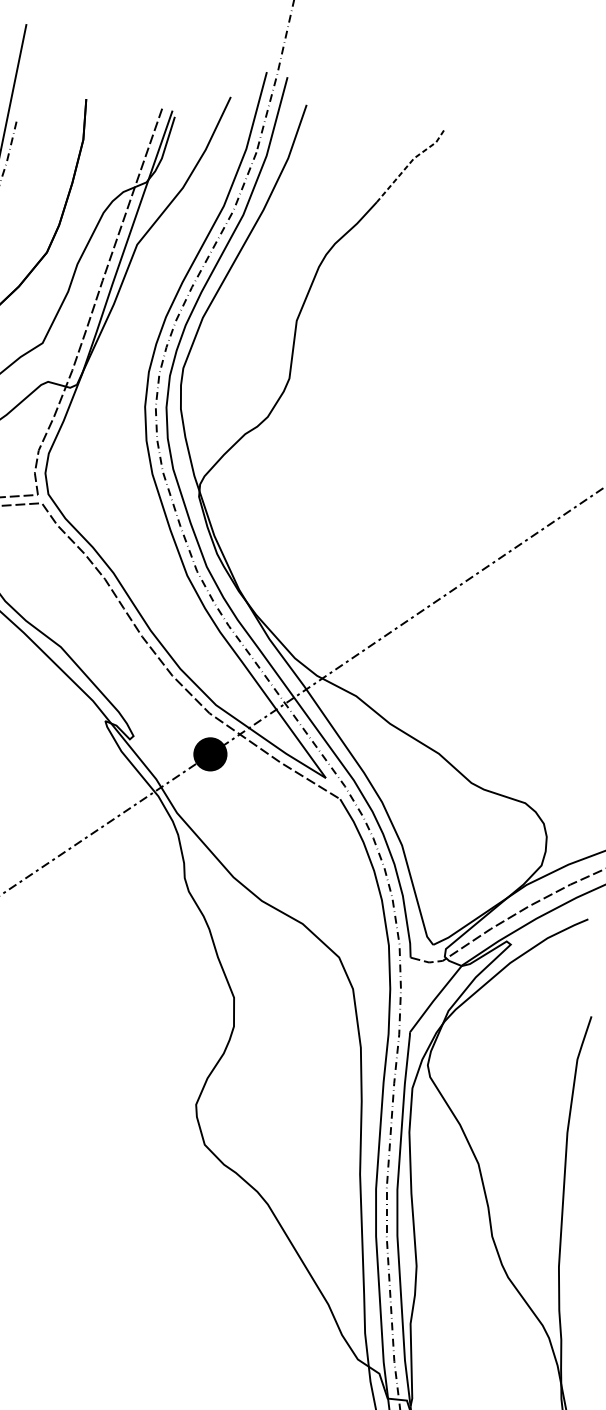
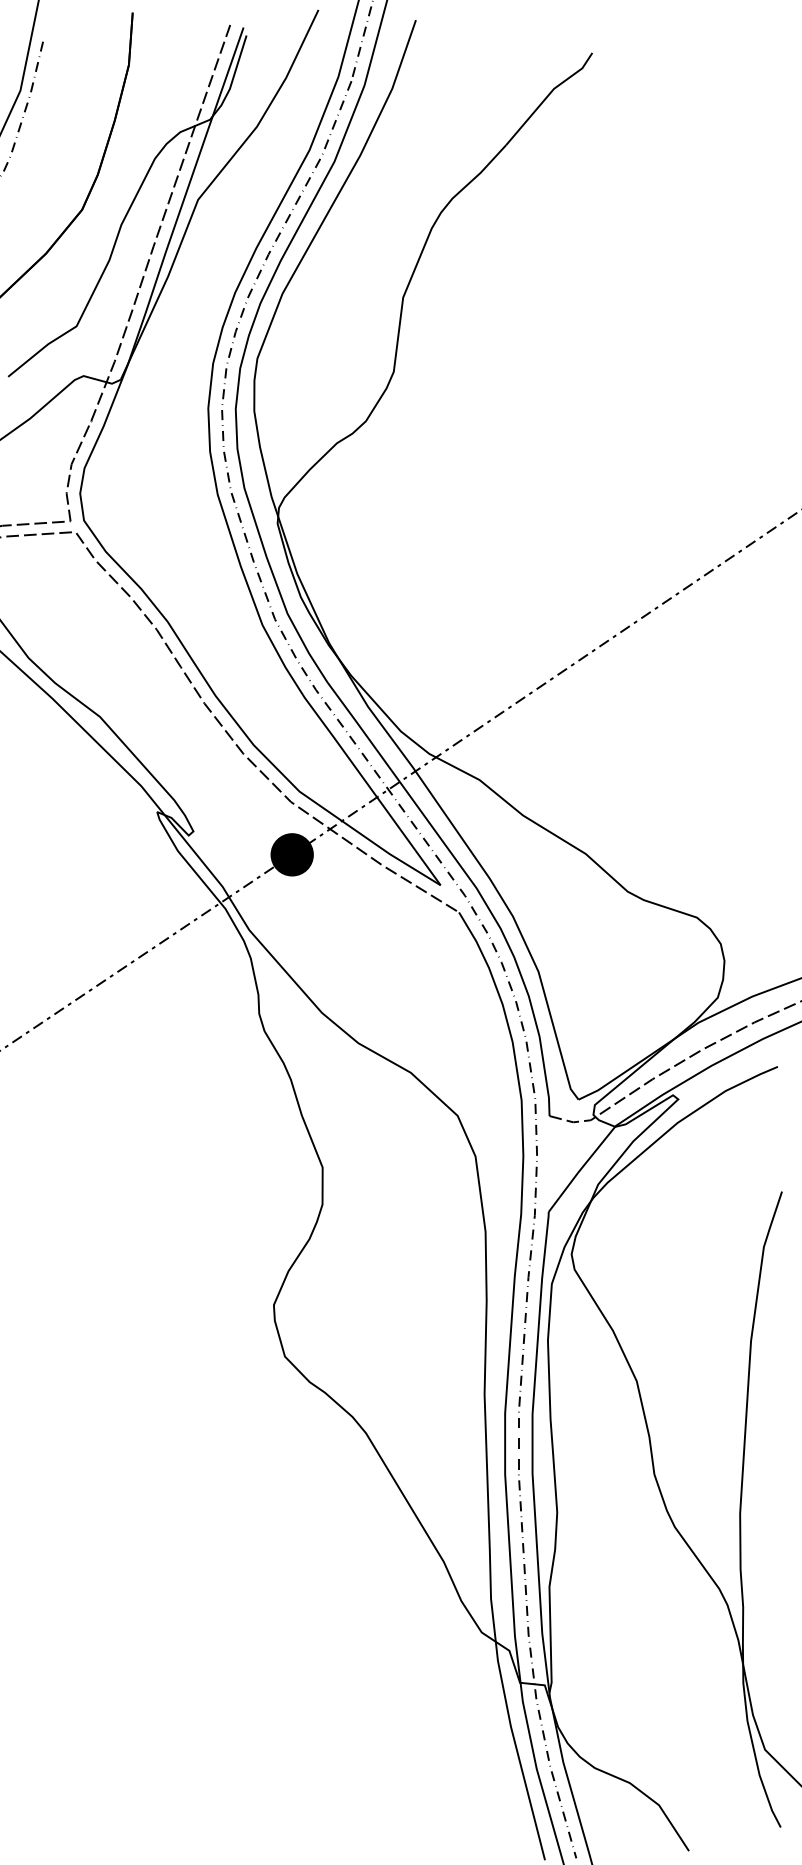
line: (409, 163) -> (548, 95), dashed -> solid

